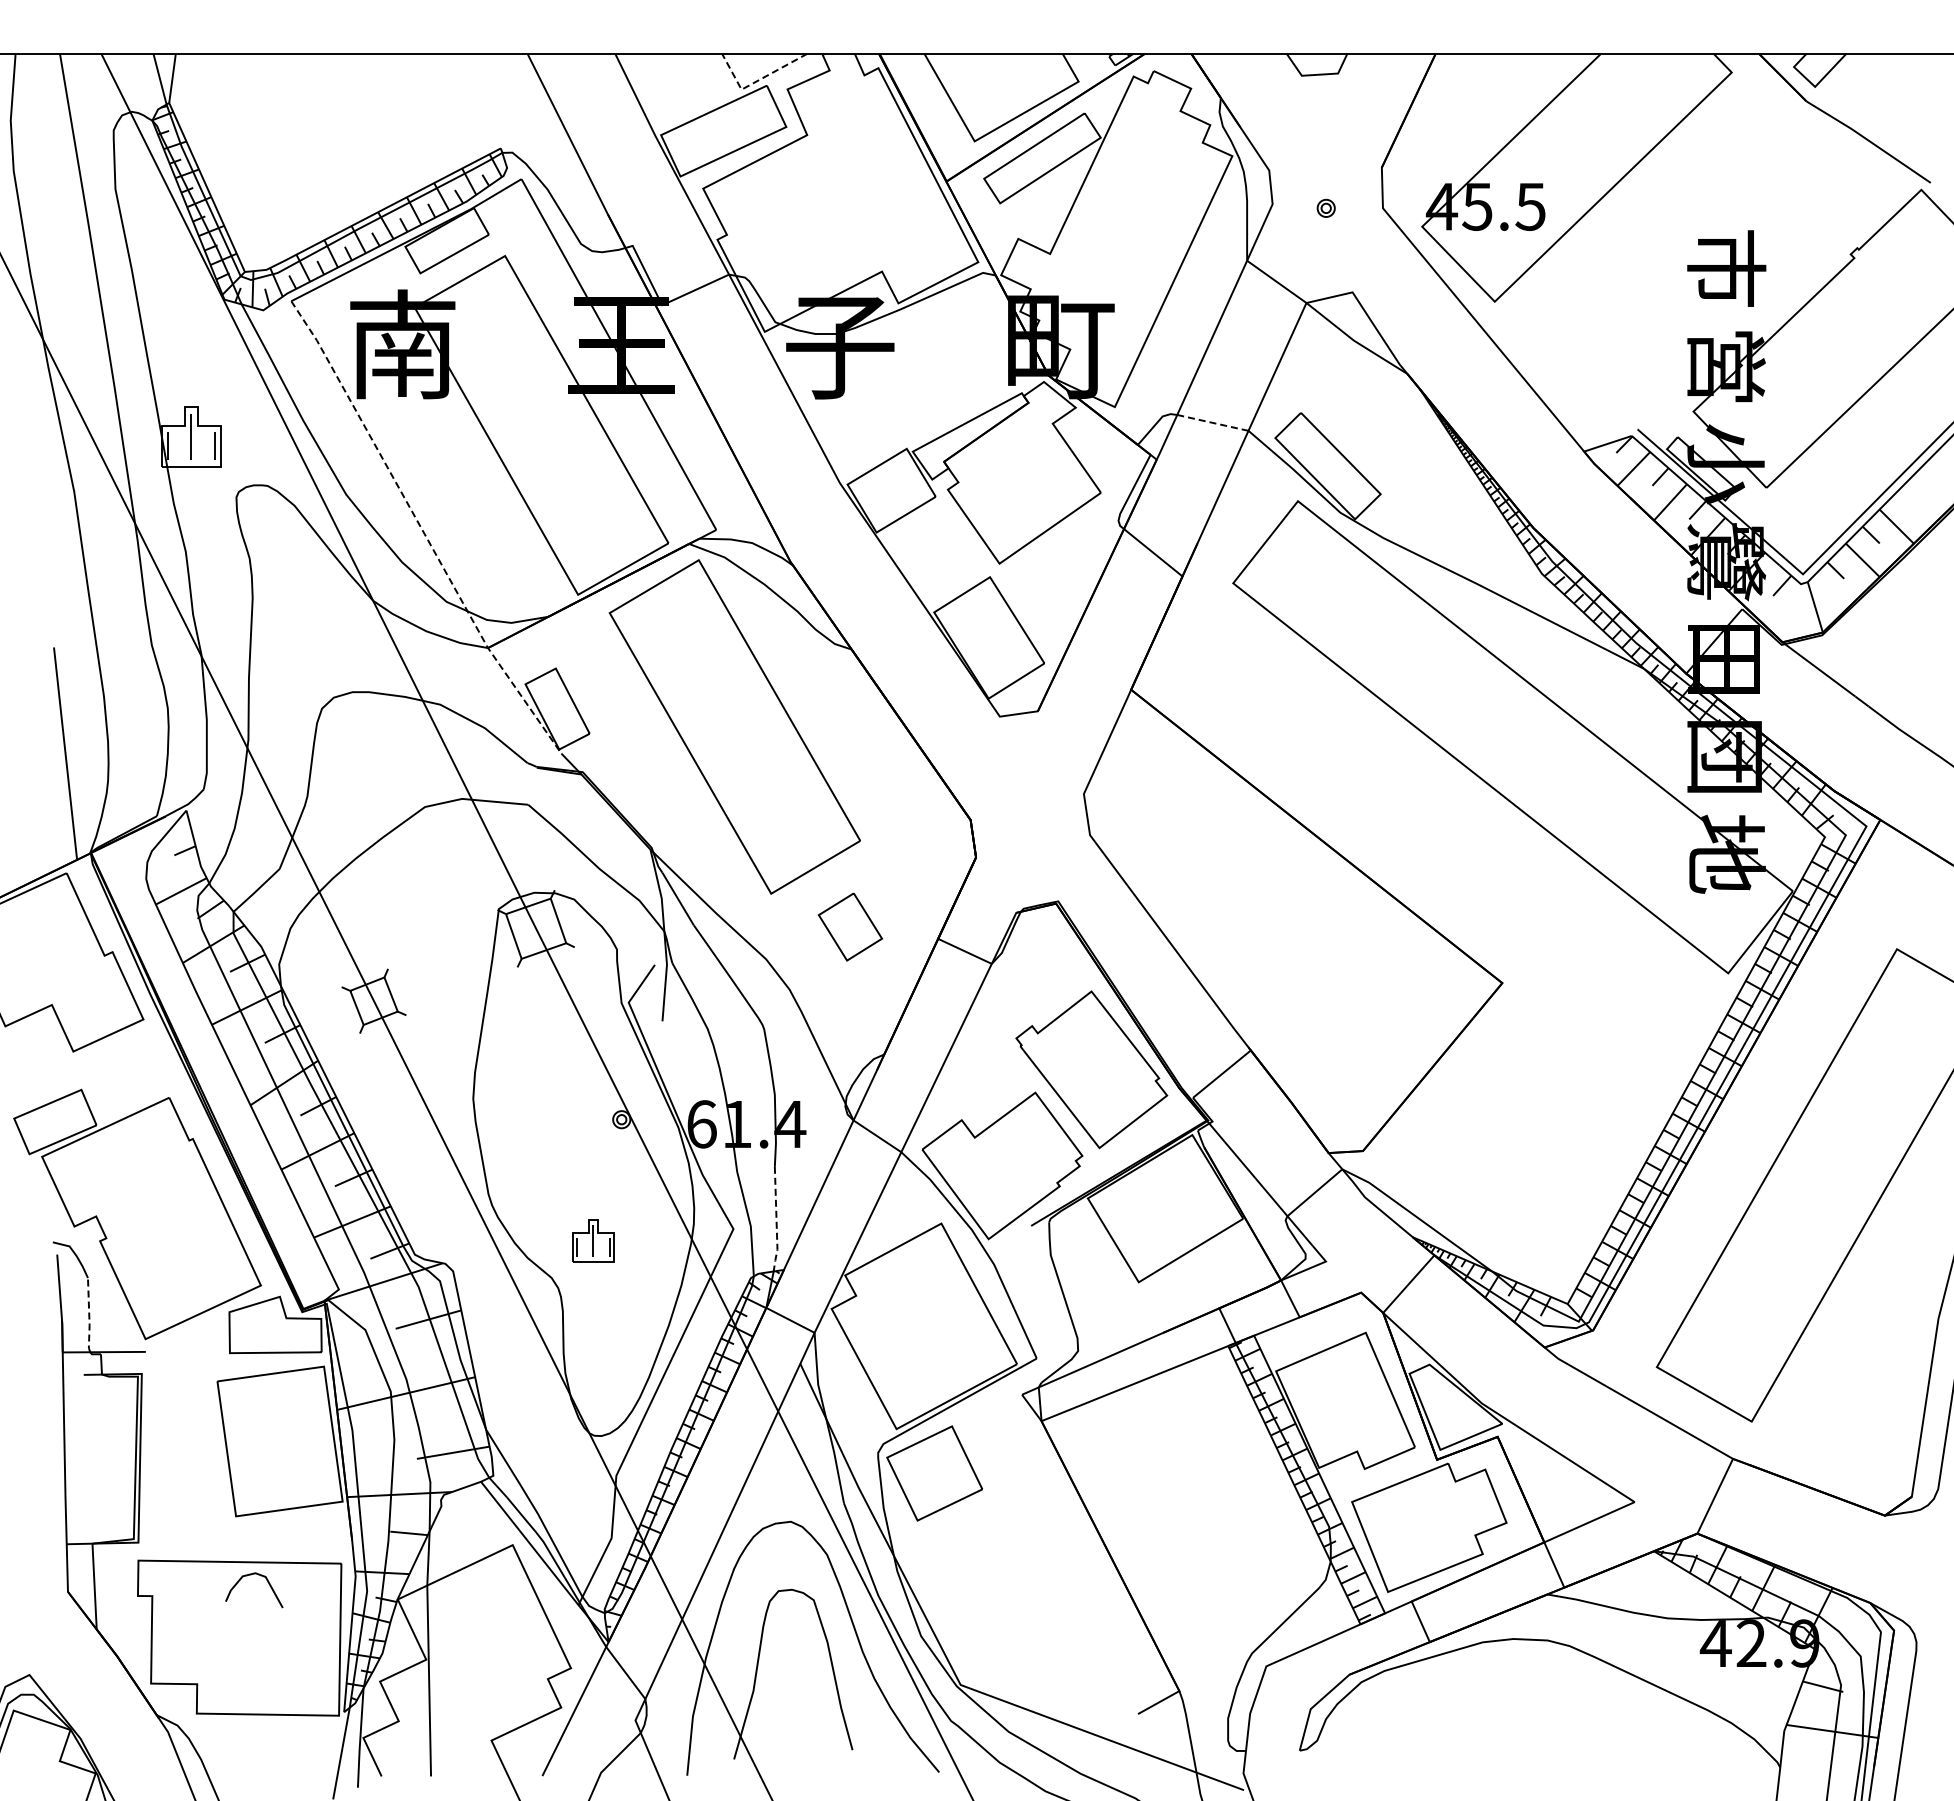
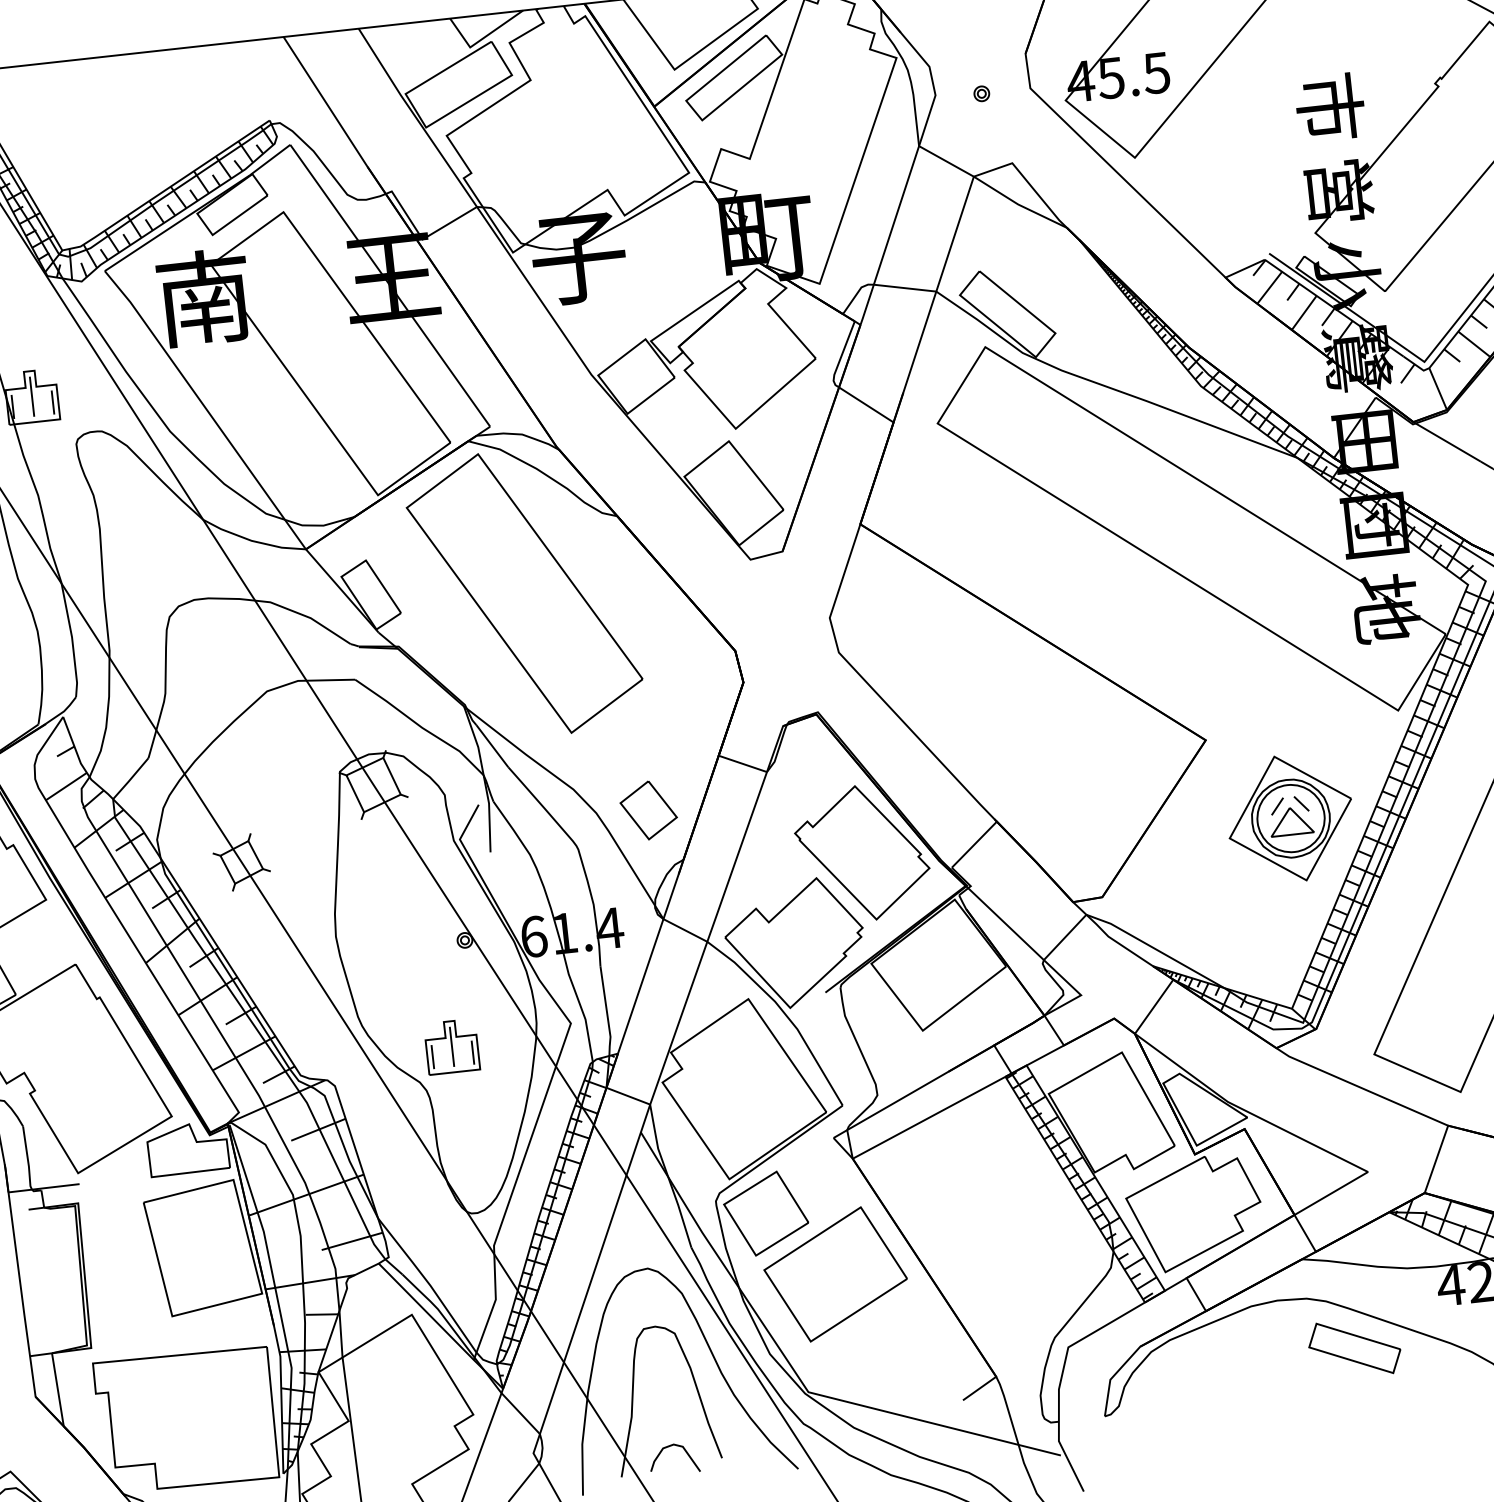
line: (755, 82) -> (481, 40), dashed -> solid
line: (1213, 423) -> (905, 288), dashed -> solid
line: (422, 530) -> (238, 454), dashed -> solid
part: (849, 926) -> (647, 810), moved
part: (1589, 1083) -> (1289, 817), added
line: (776, 1220) -> (606, 1012), dashed -> solid
part: (593, 1240) -> (452, 1046), size x1.43
line: (89, 1316) -> (28, 1159), dashed -> solid
part: (1006, 1552) -> (835, 1274), added
curve: (268, 1584) -> (685, 1452), moved
part: (1596, 1703) -> (1354, 1347), added

